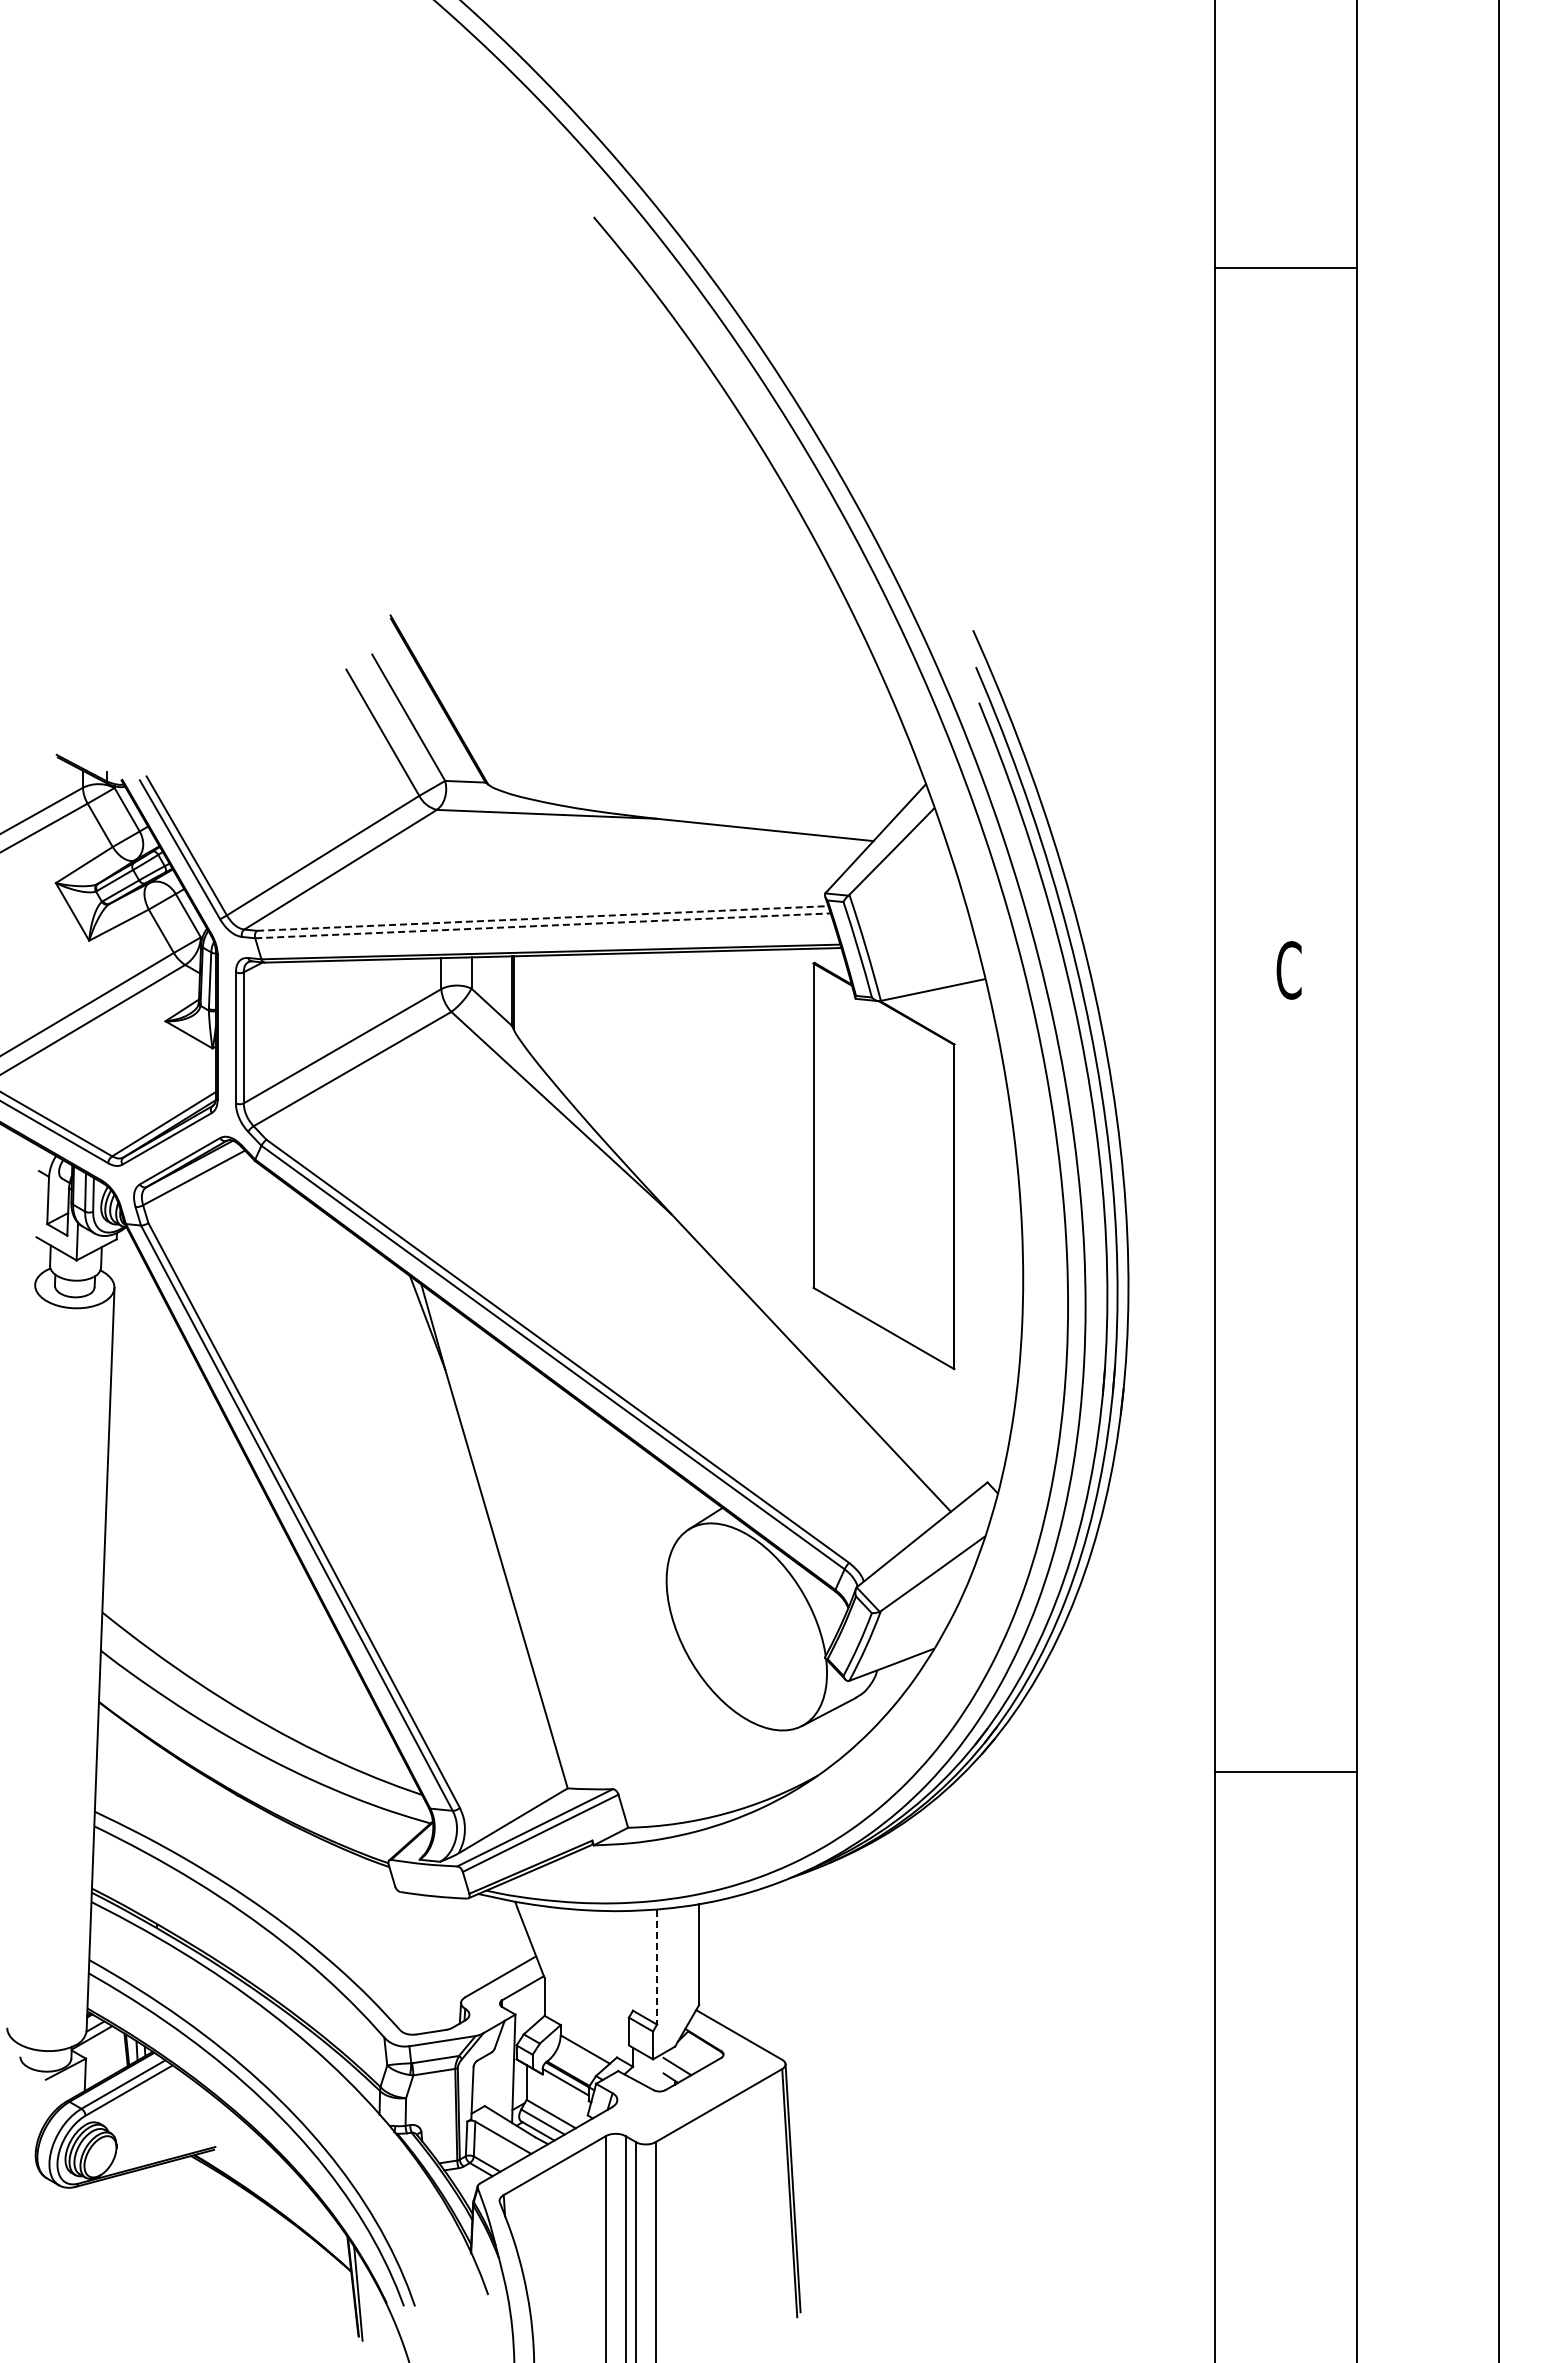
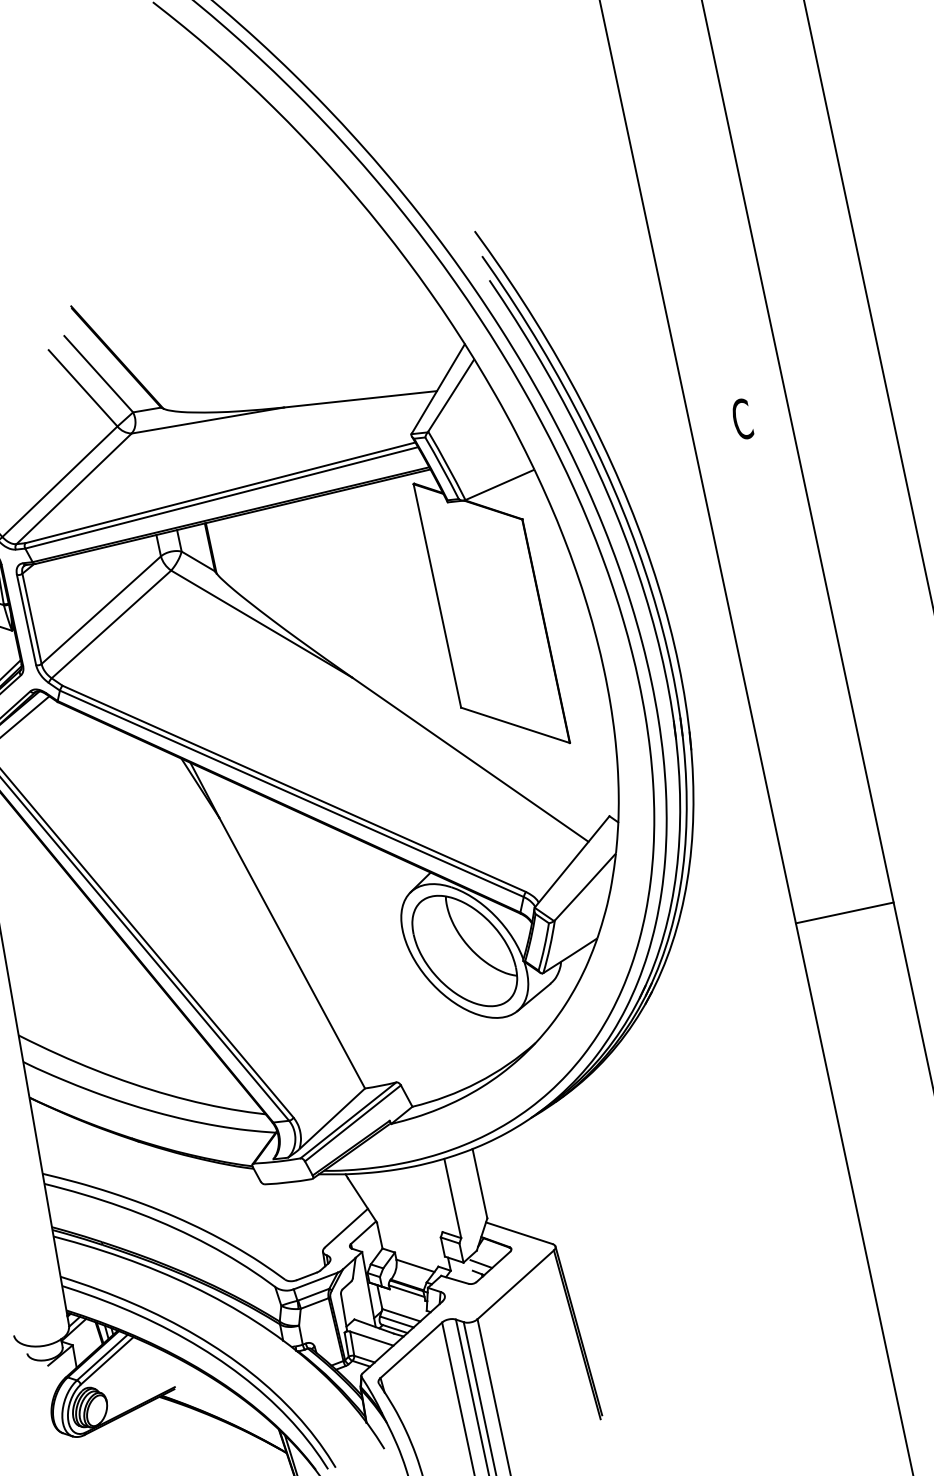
line: (542, 918) -> (220, 492), dashed -> solid
line: (542, 925) -> (221, 497), dashed -> solid
part: (746, 1626) -> (464, 950), added
line: (1285, 1772) -> (844, 913), moved
line: (657, 1967) -> (453, 1198), dashed -> solid

